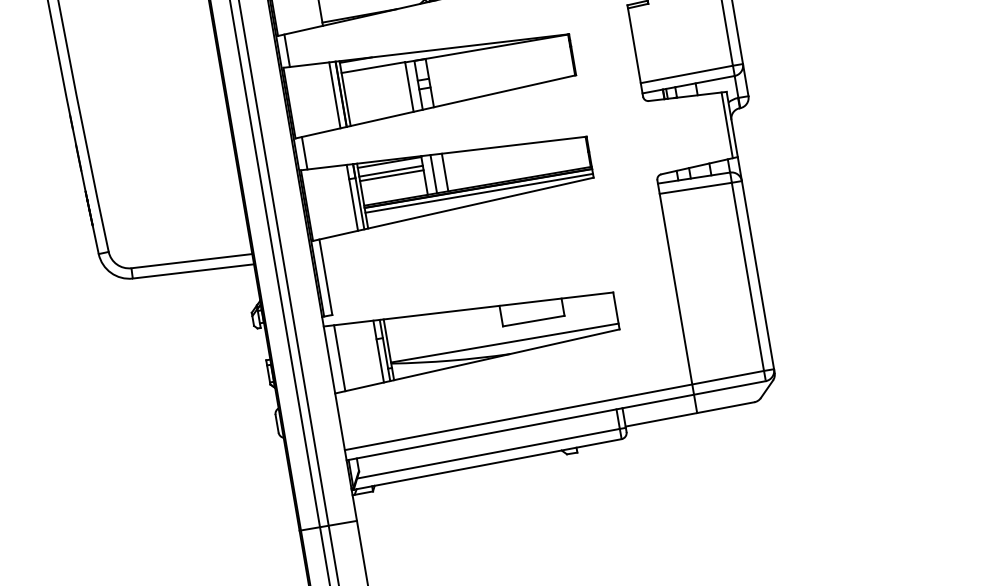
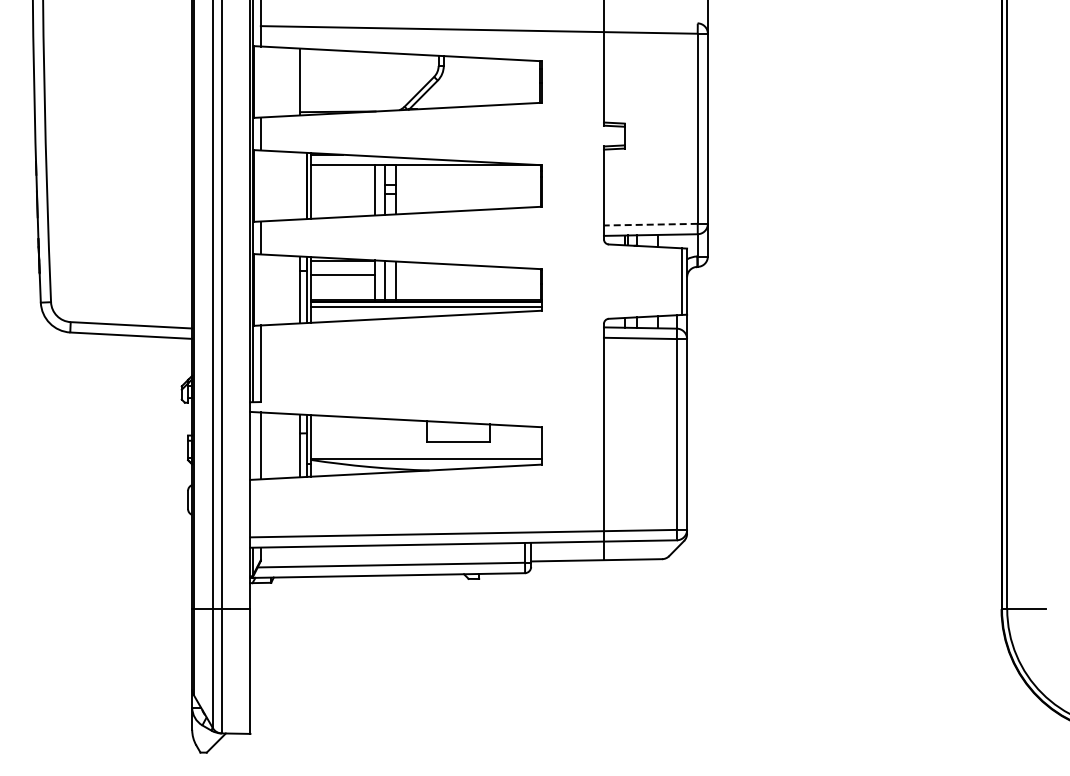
line: (686, 74) -> (650, 224), solid -> dashed
line: (334, 94) -> (300, 185), removed
line: (390, 171) -> (342, 270), removed

